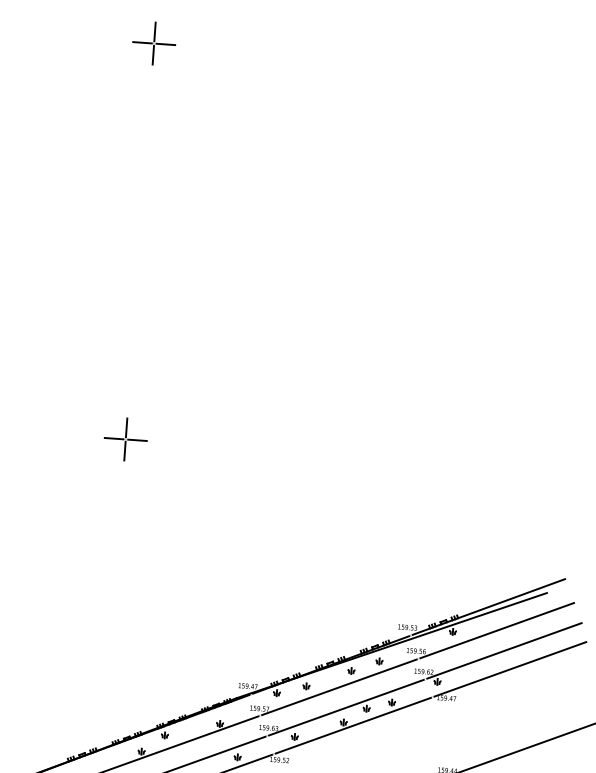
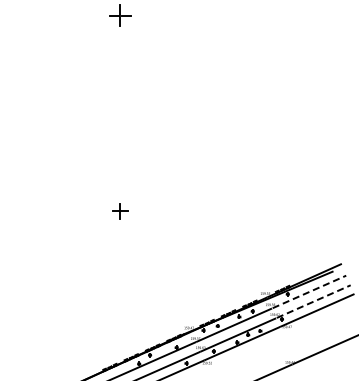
part: (125, 440) -> (120, 211), size x0.7
line: (497, 629) -> (309, 291), solid -> dashed
line: (505, 650) -> (314, 301), solid -> dashed

